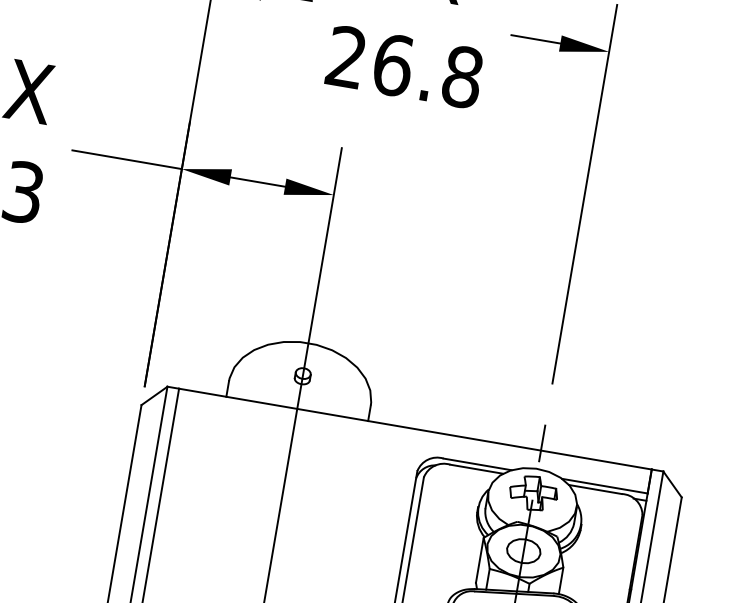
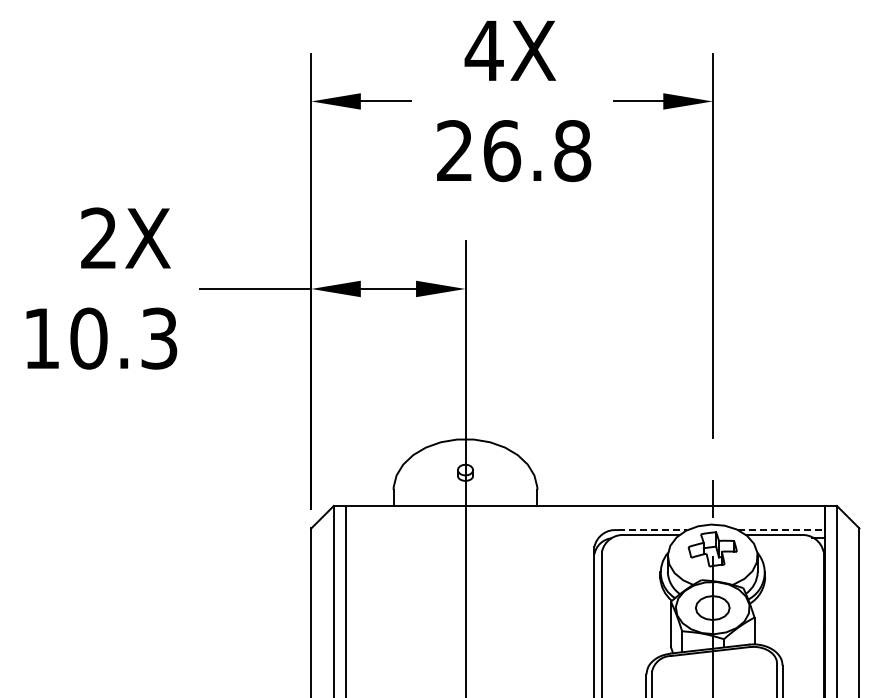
line: (478, 464) -> (653, 530), solid -> dashed
line: (605, 486) -> (782, 530), solid -> dashed

